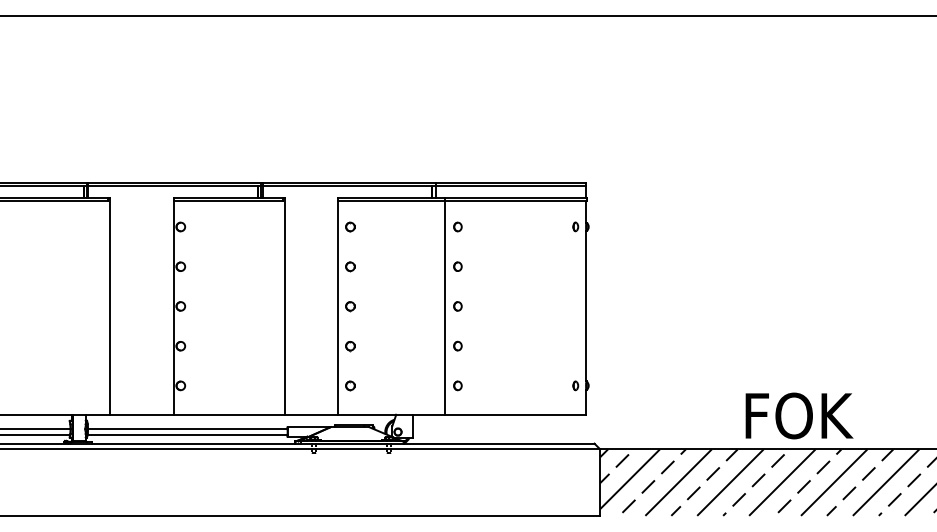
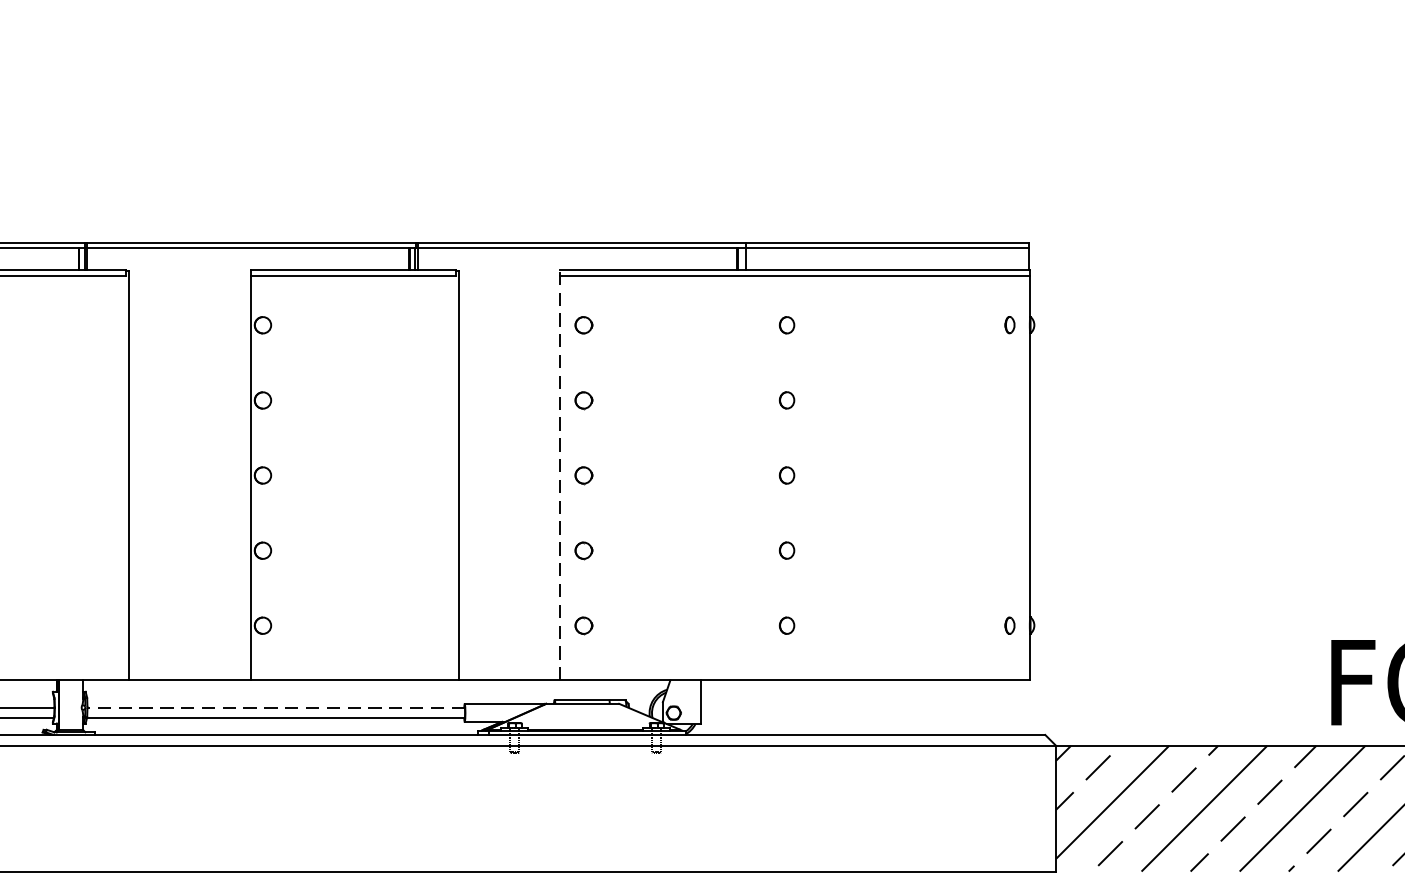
line: (338, 305) -> (561, 473), solid -> dashed
line: (445, 305) -> (763, 473), removed
line: (187, 429) -> (275, 708), solid -> dashed

